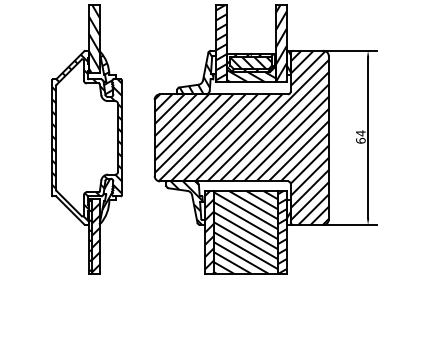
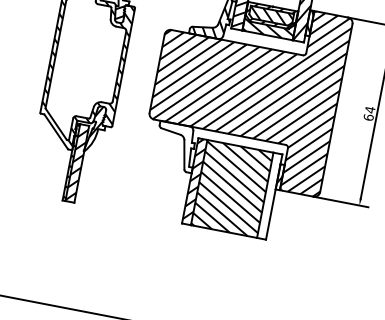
hatch: (186, 202) -> (177, 146), removed
hatch: (281, 231) -> (269, 195), removed

